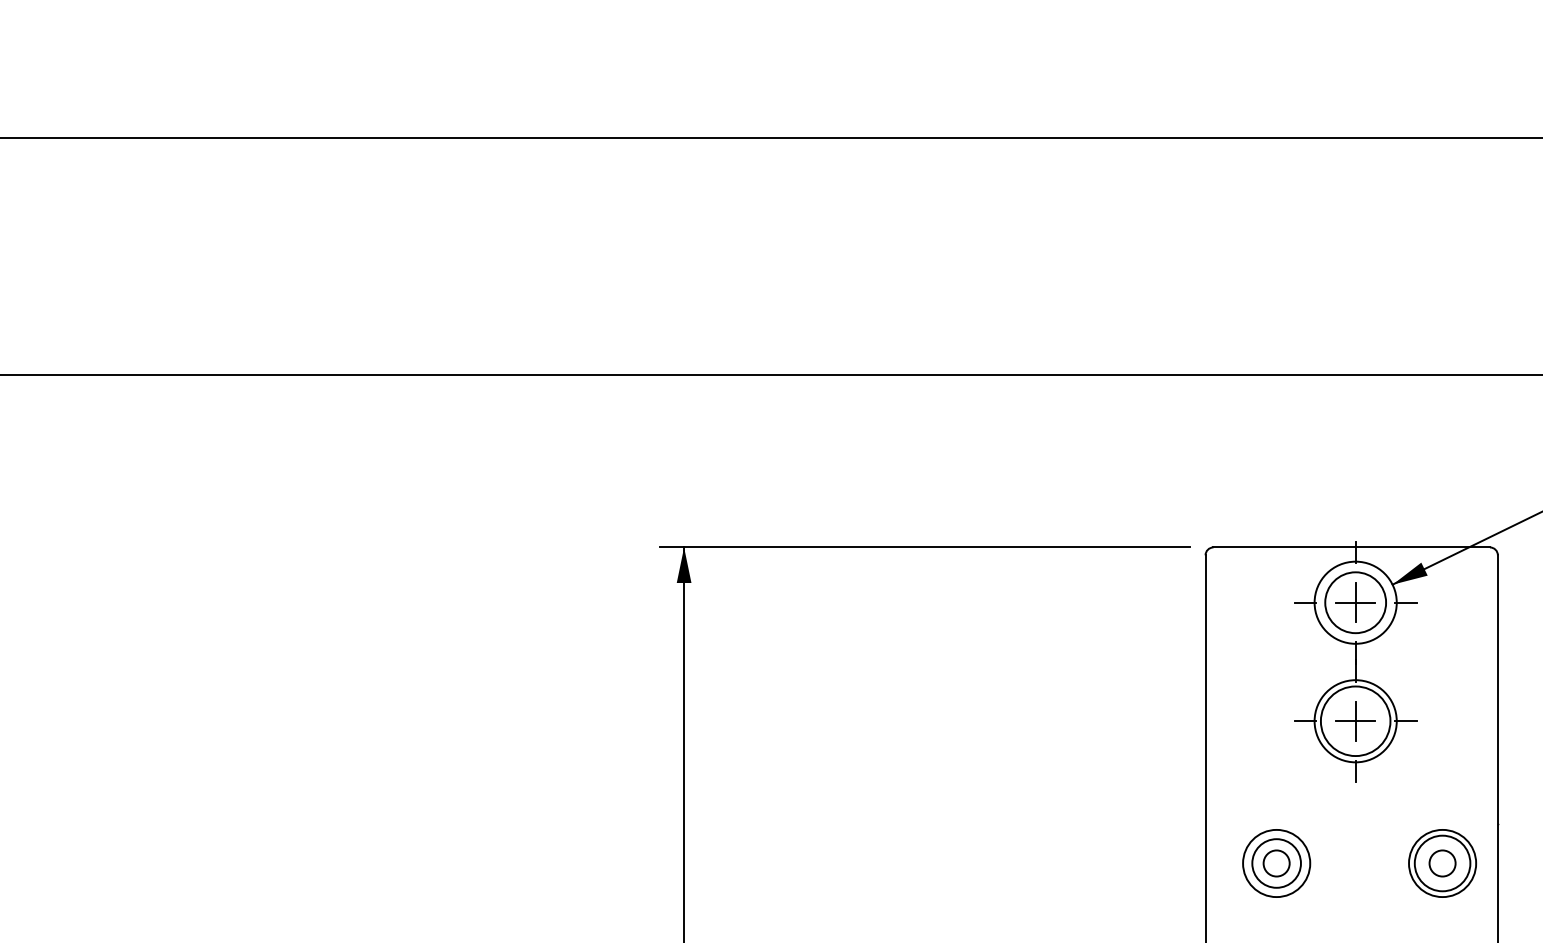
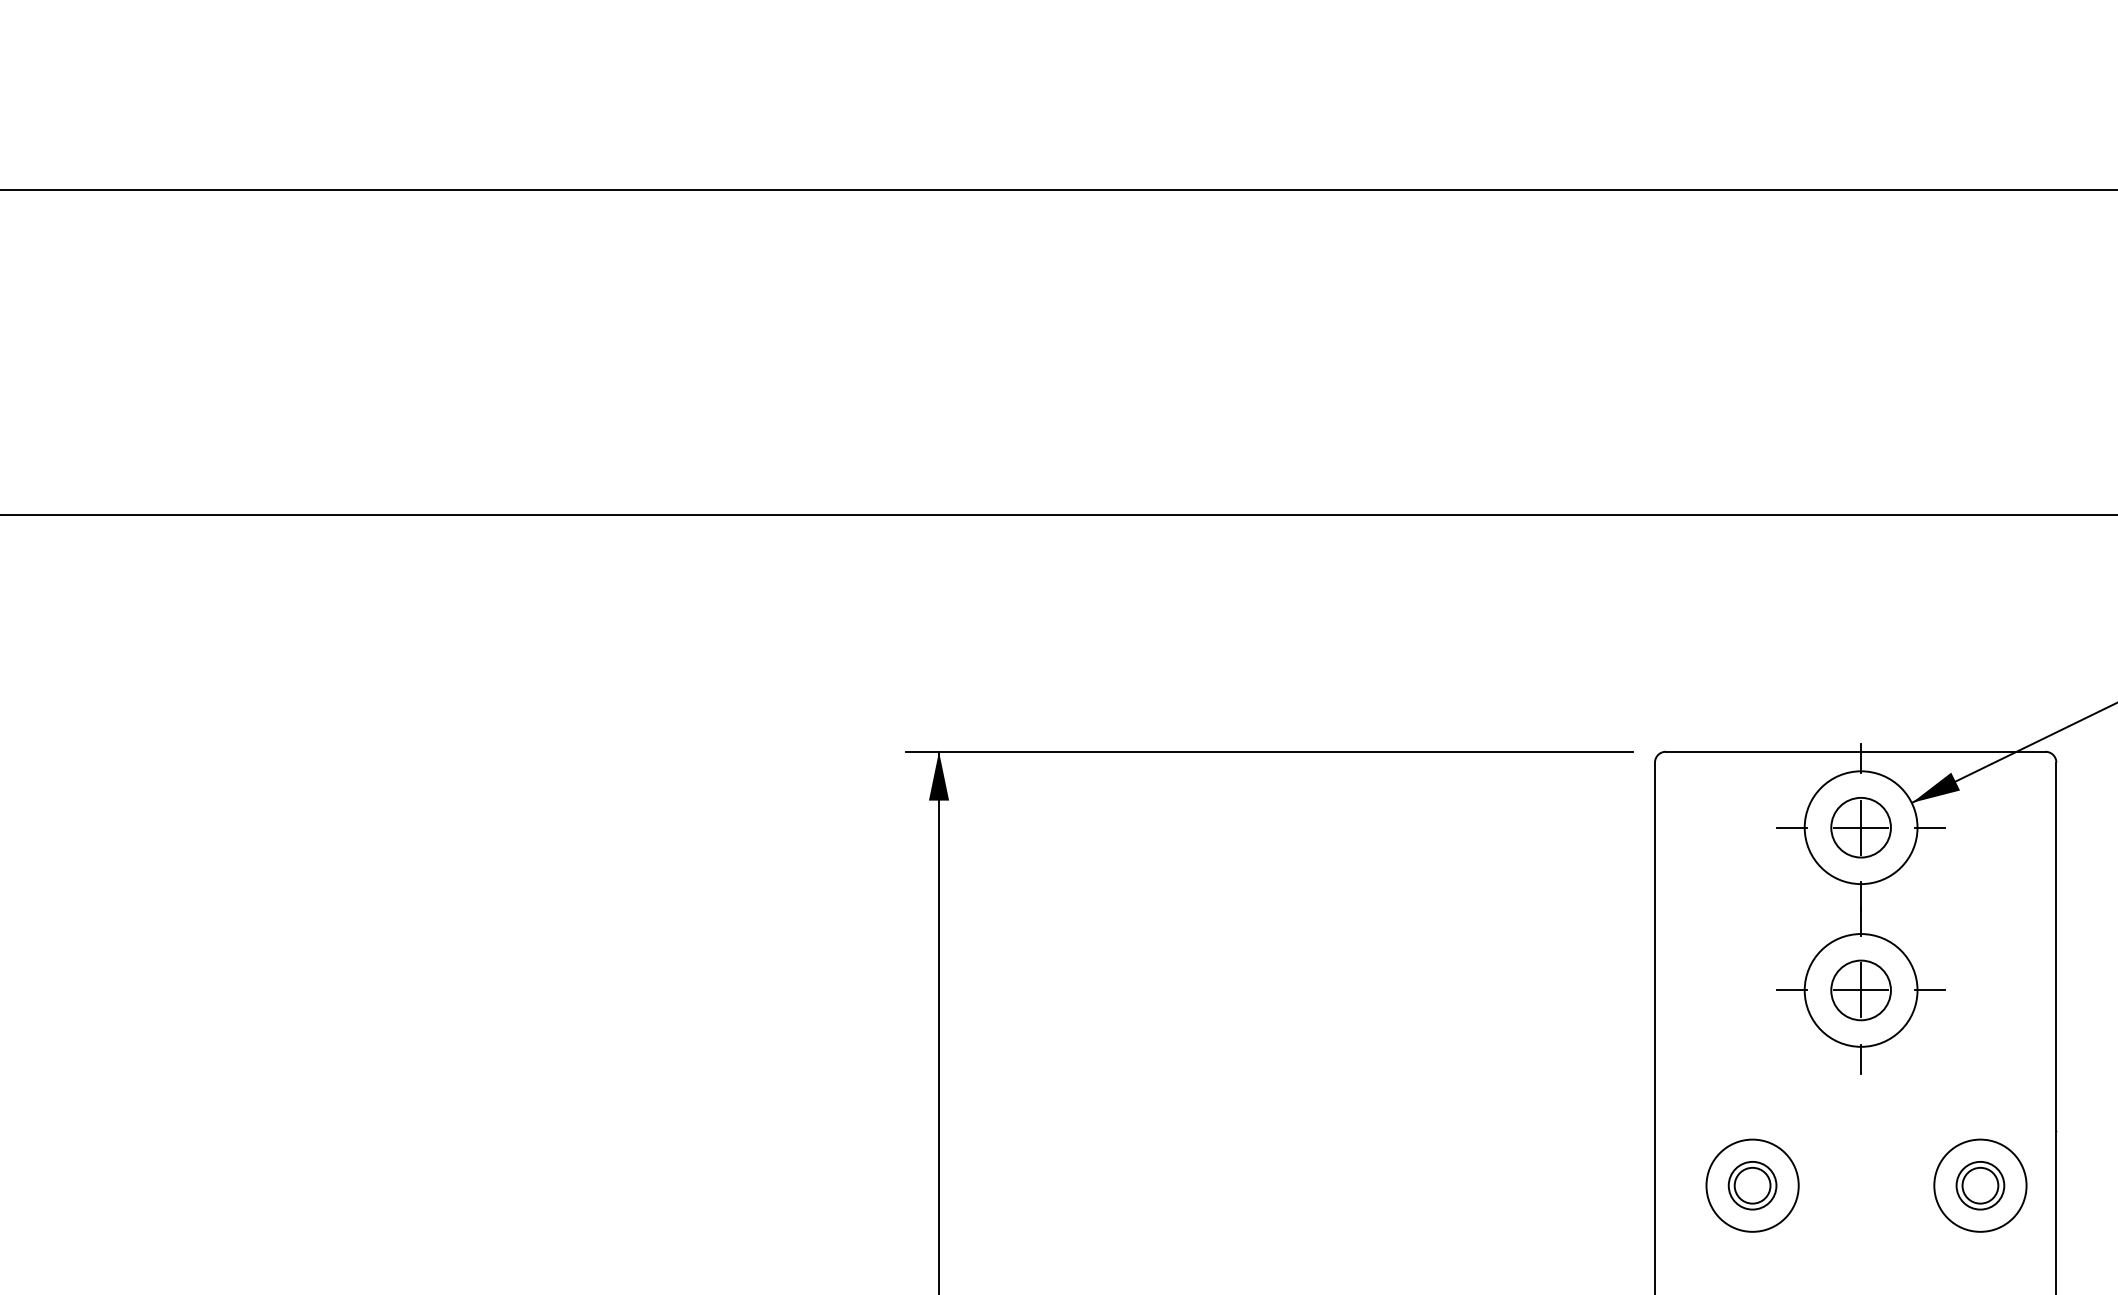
circle: (1355, 602) -> (1860, 827), size x0.71
circle: (1355, 721) -> (1860, 990), size x0.62
circle: (1276, 863) -> (1752, 1185), size x0.71
circle: (1442, 863) -> (1980, 1185), size x0.62

